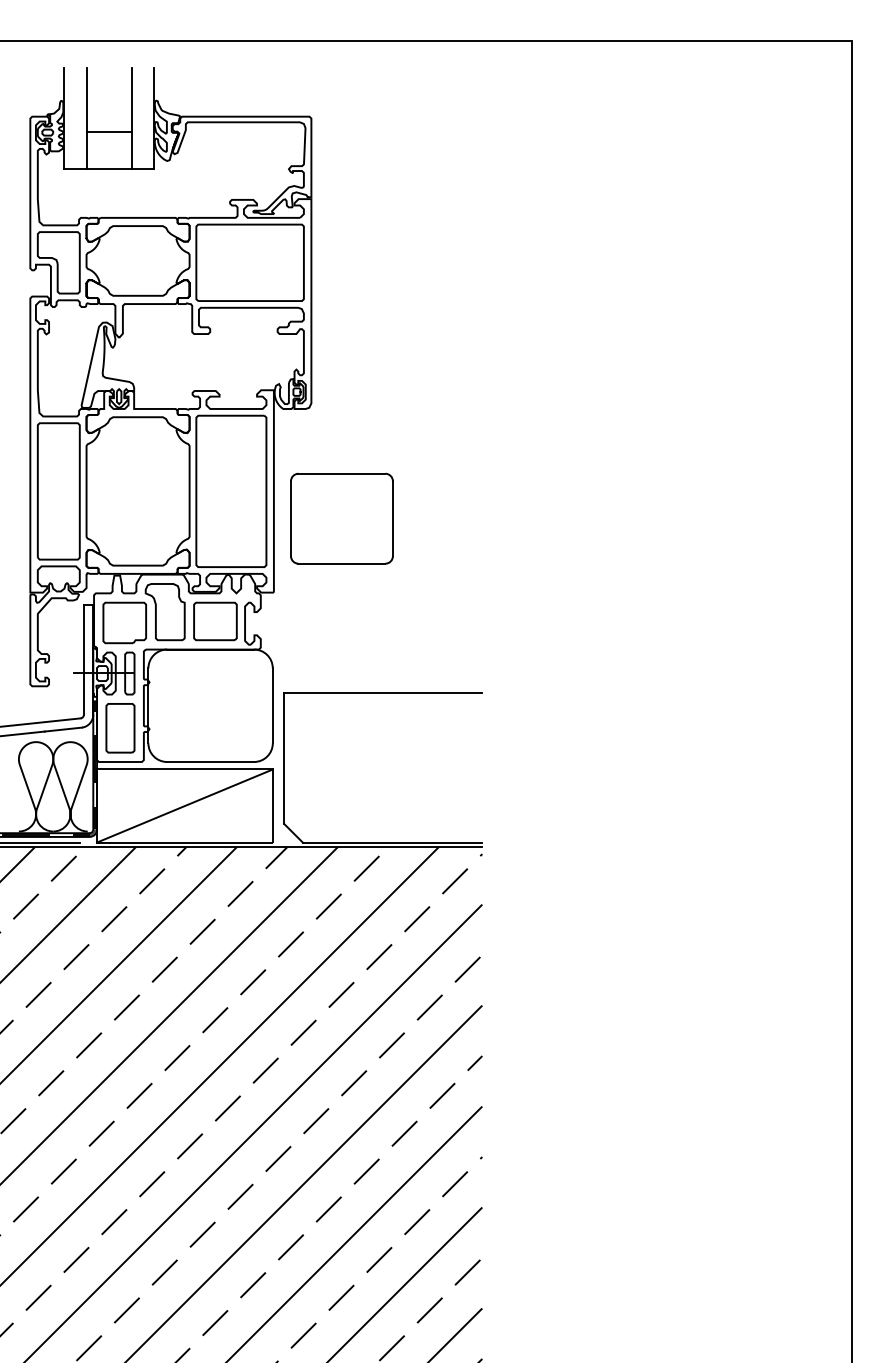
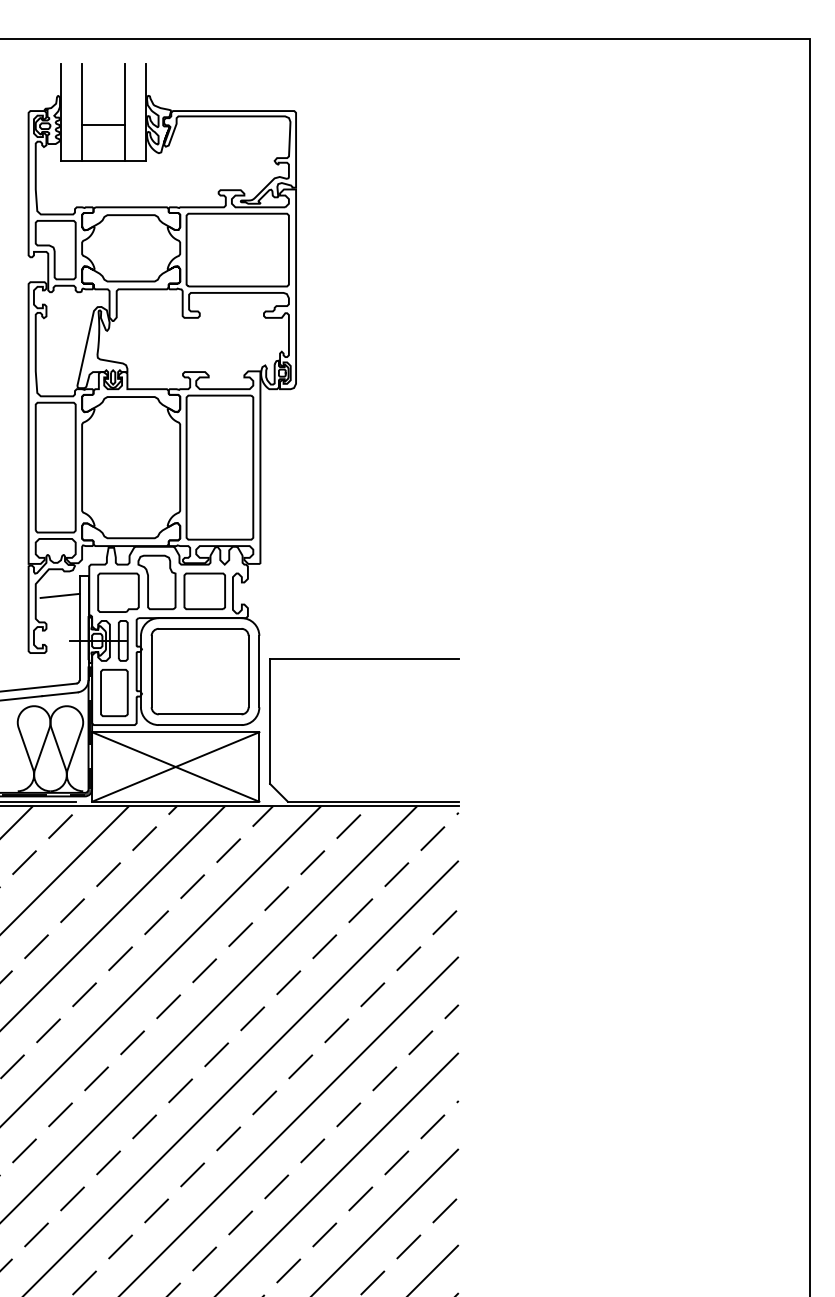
part: (341, 518) -> (199, 671), moved
line: (62, 625) -> (59, 595), added
line: (184, 805) -> (175, 766), added

